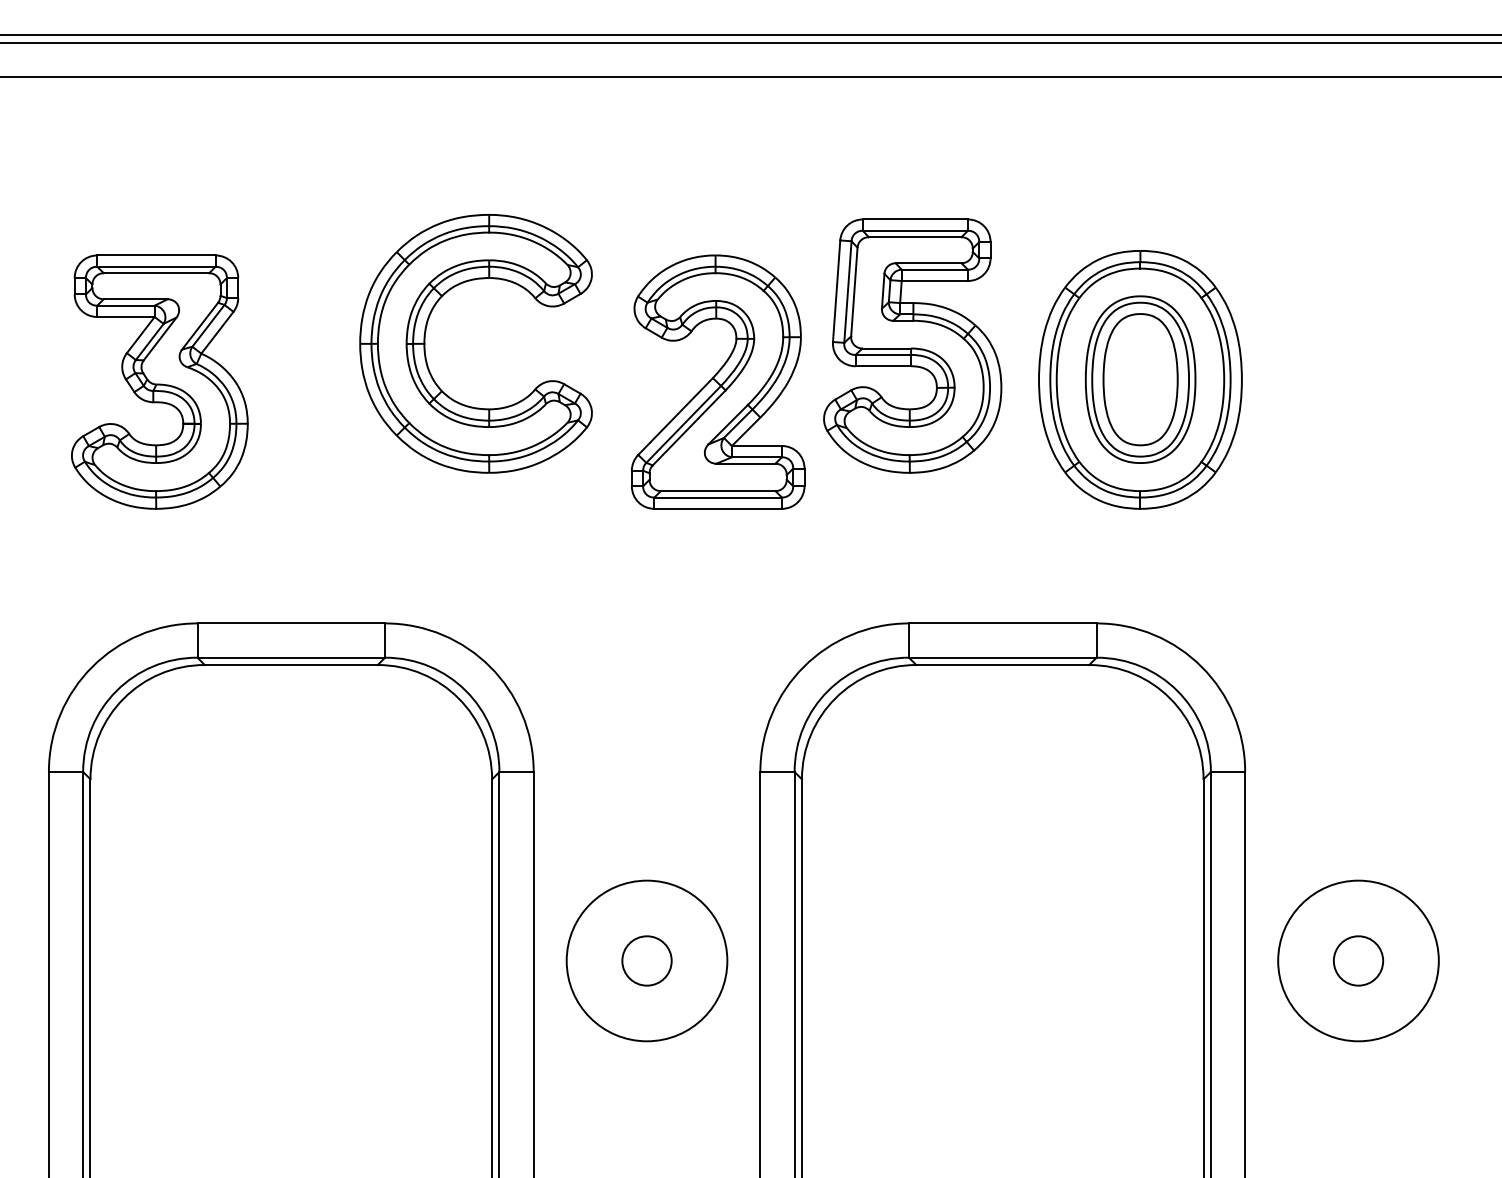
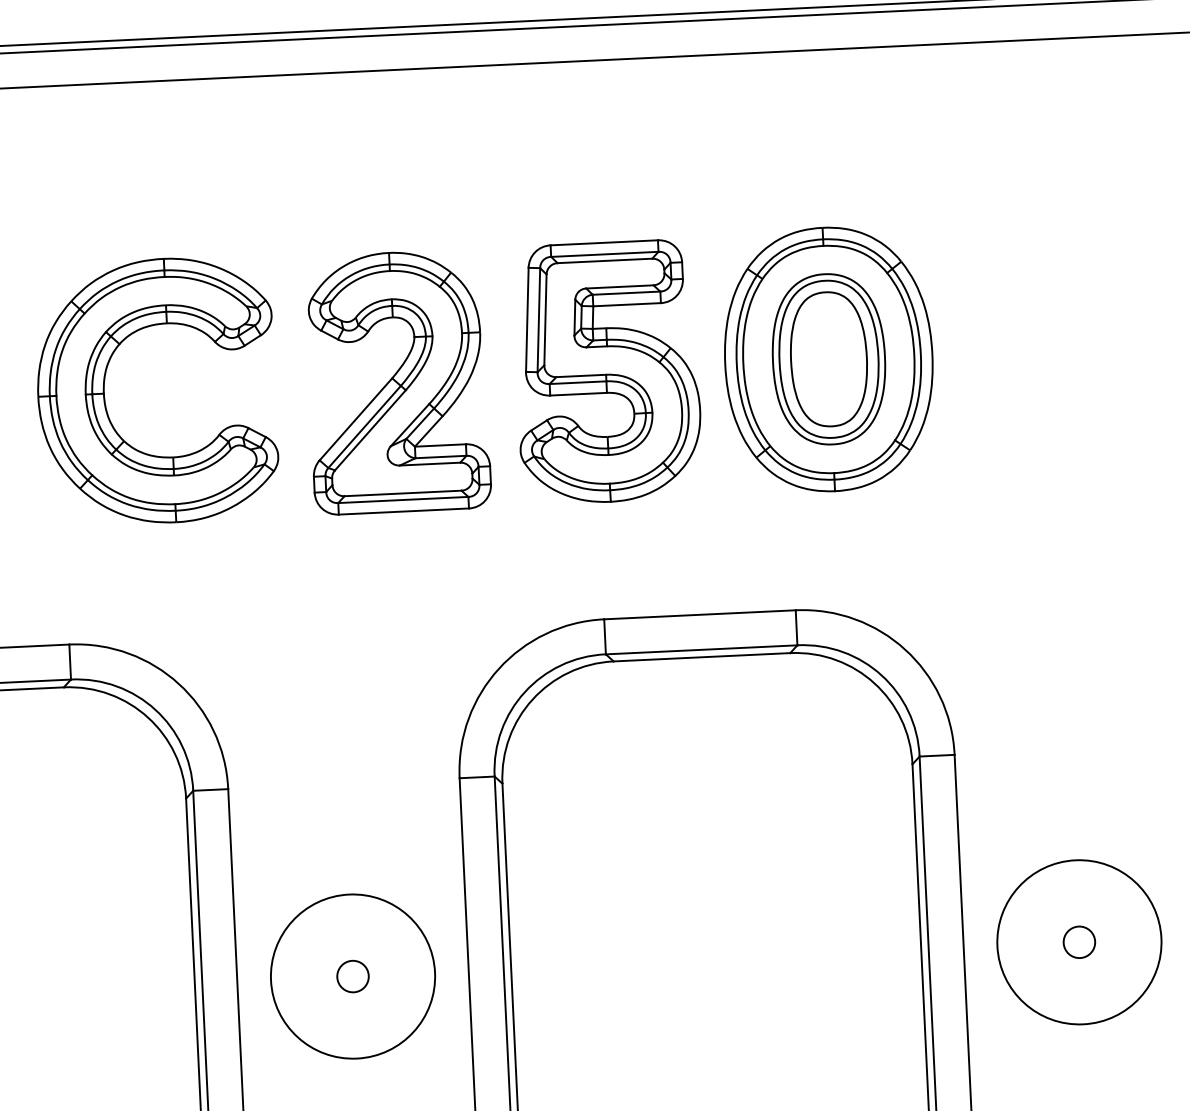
part: (425, 343) -> (104, 393), moved
part: (912, 345) -> (607, 371), moved
circle: (646, 960) -> (352, 976), size x0.62
circle: (1358, 960) -> (1079, 941), size x0.62

